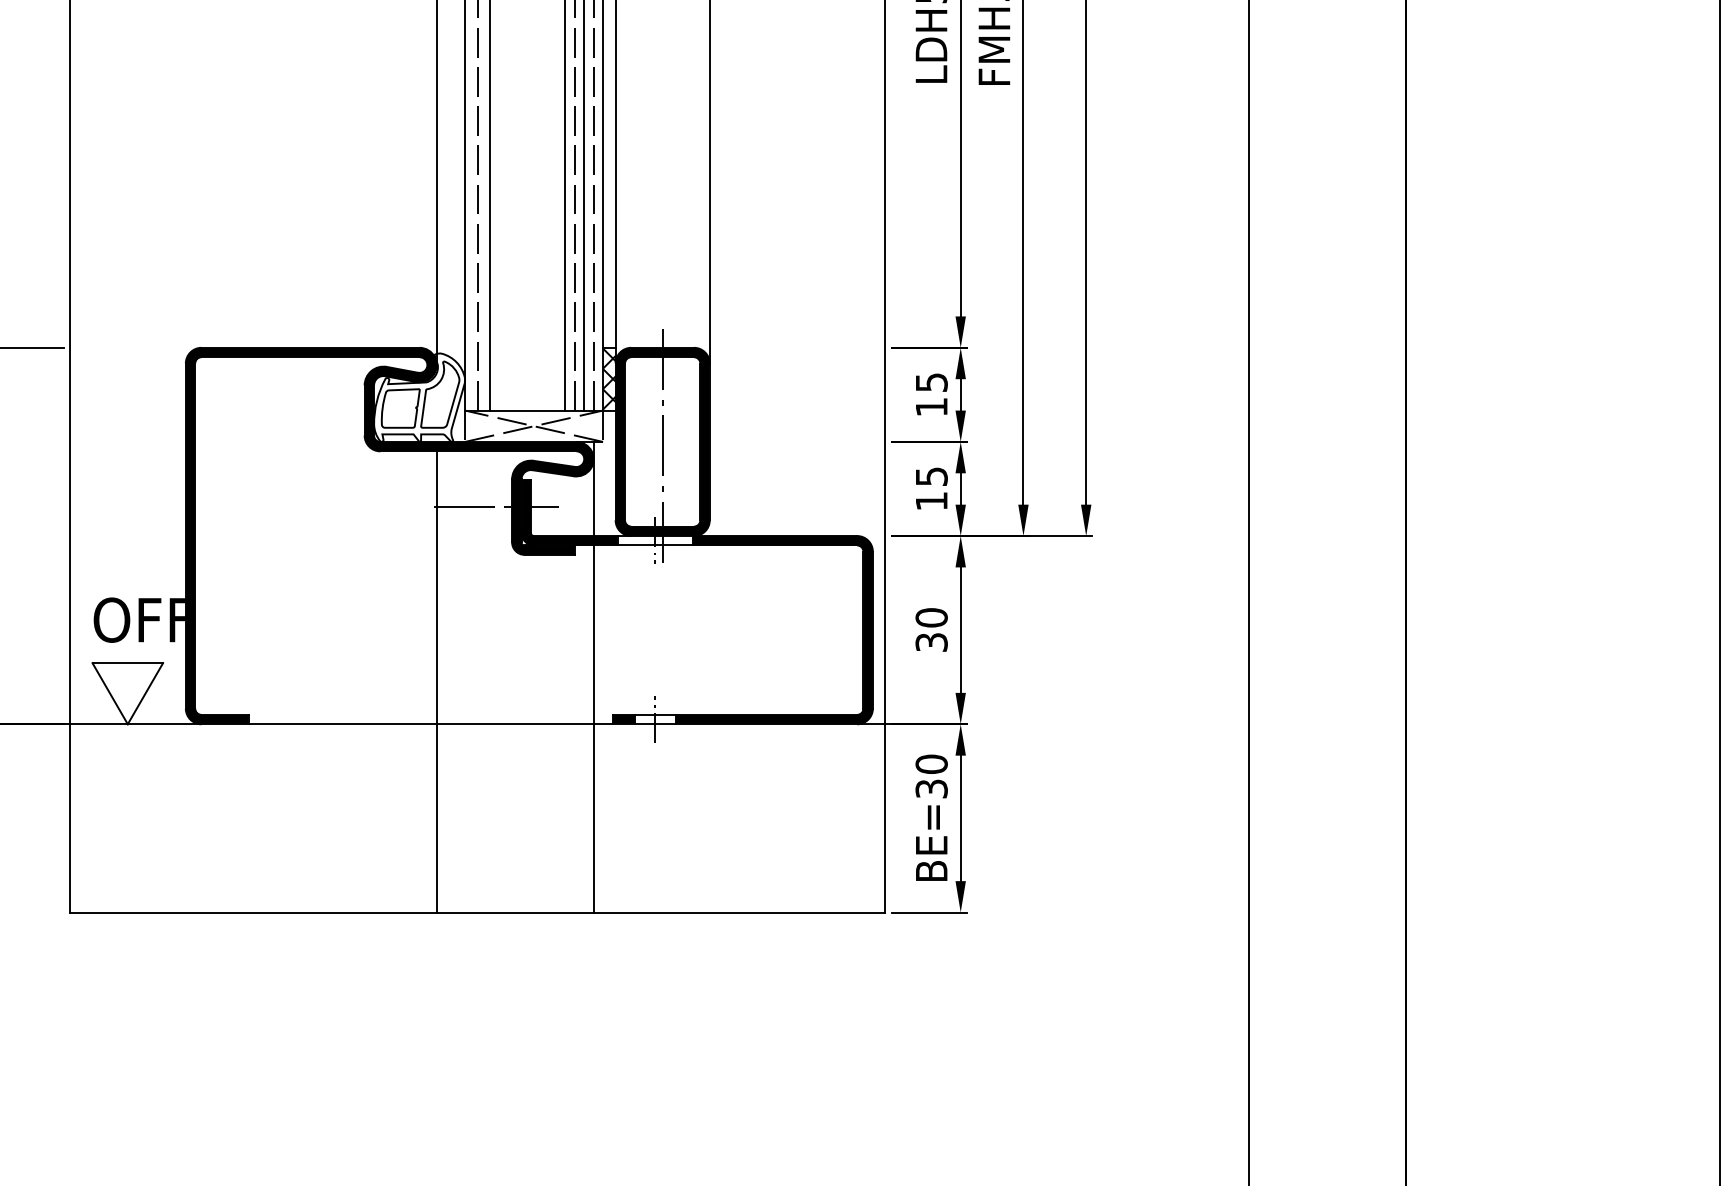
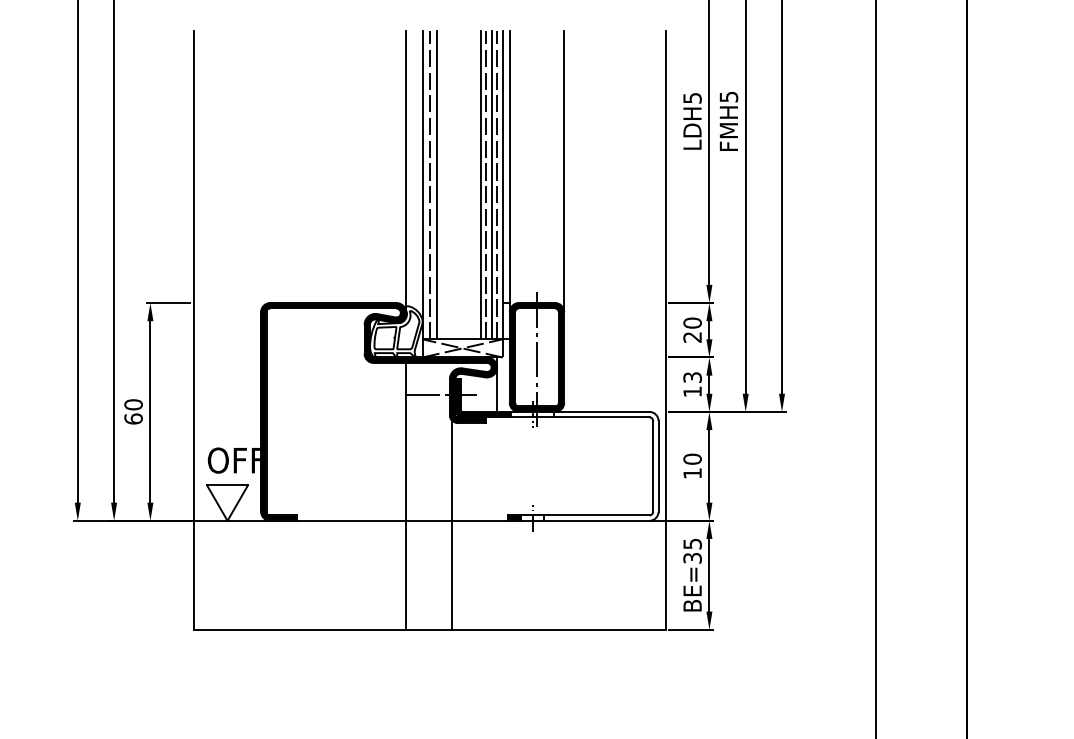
hatch: (608, 379) -> (505, 321), removed
text: (931, 393) -> (692, 329), 15 -> 20
text: (931, 476) -> (692, 377), 15 -> 13
fill: (774, 628) -> (601, 465), removed
text: (931, 642) -> (692, 473), 30 -> 10
line: (594, 728) -> (452, 523), moved
text: (931, 763) -> (692, 543), BE=30 -> BE=35

